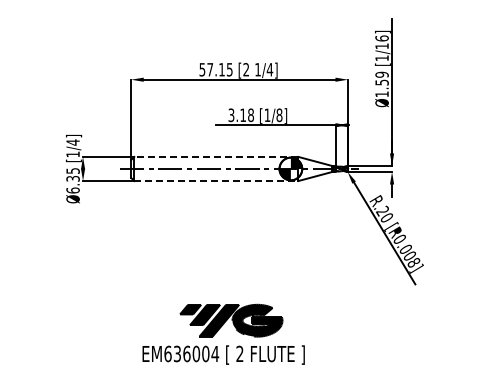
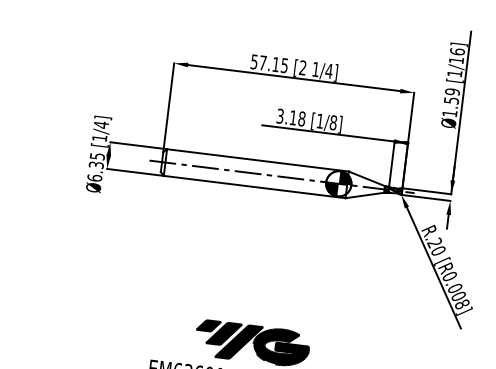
line: (215, 156) -> (257, 159), dashed -> solid
line: (216, 181) -> (254, 187), dashed -> solid

